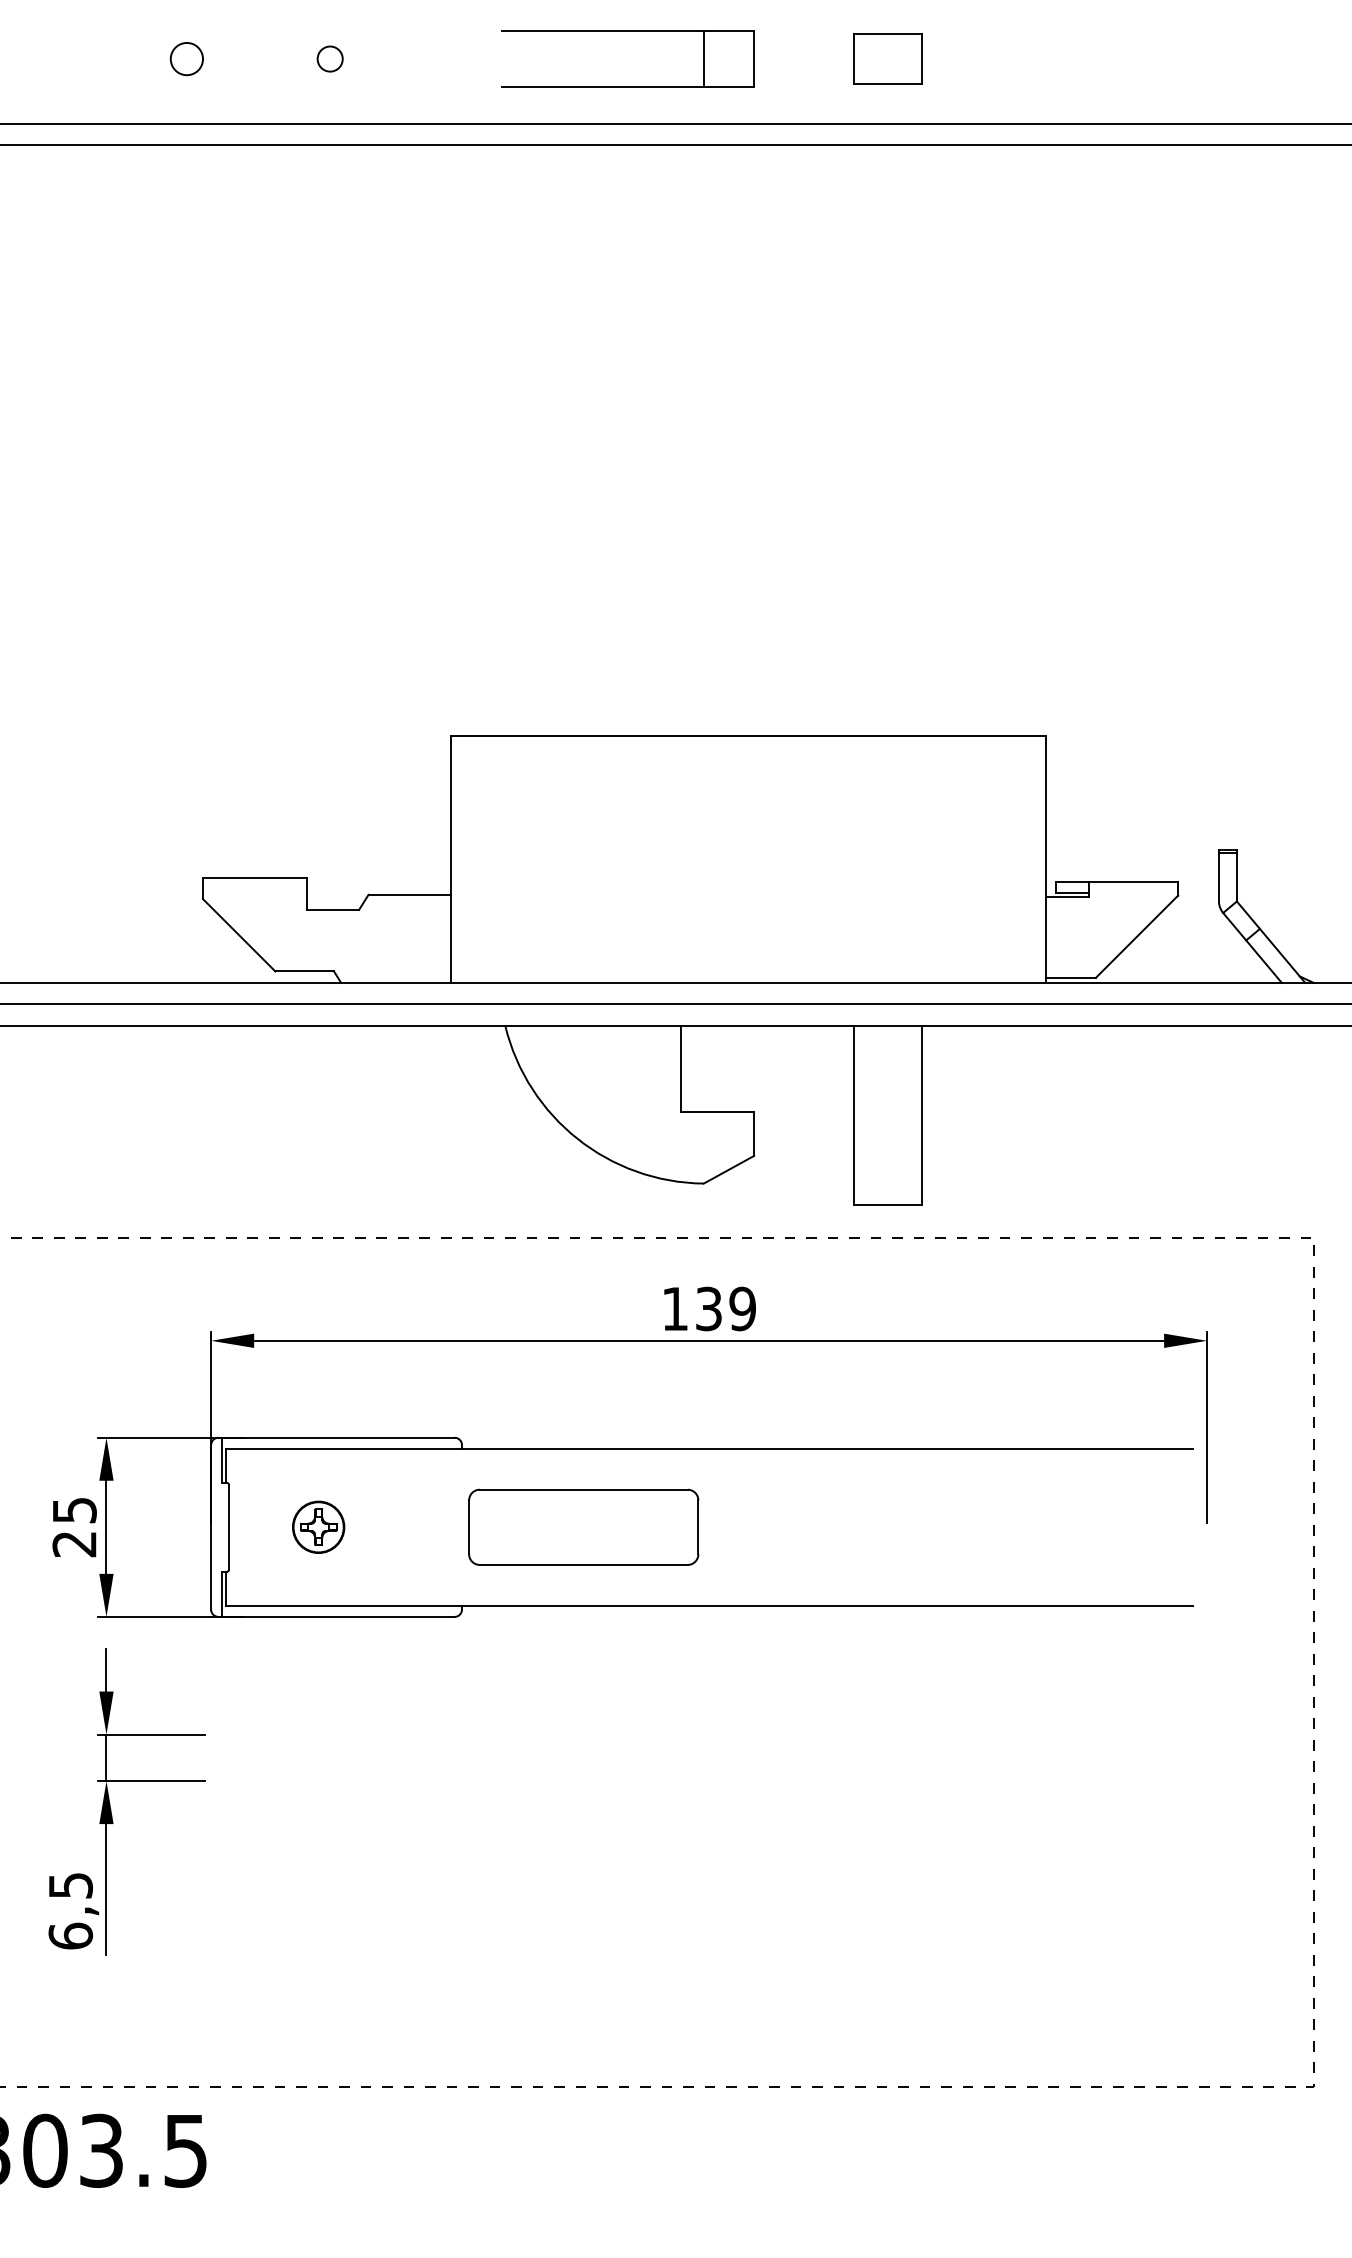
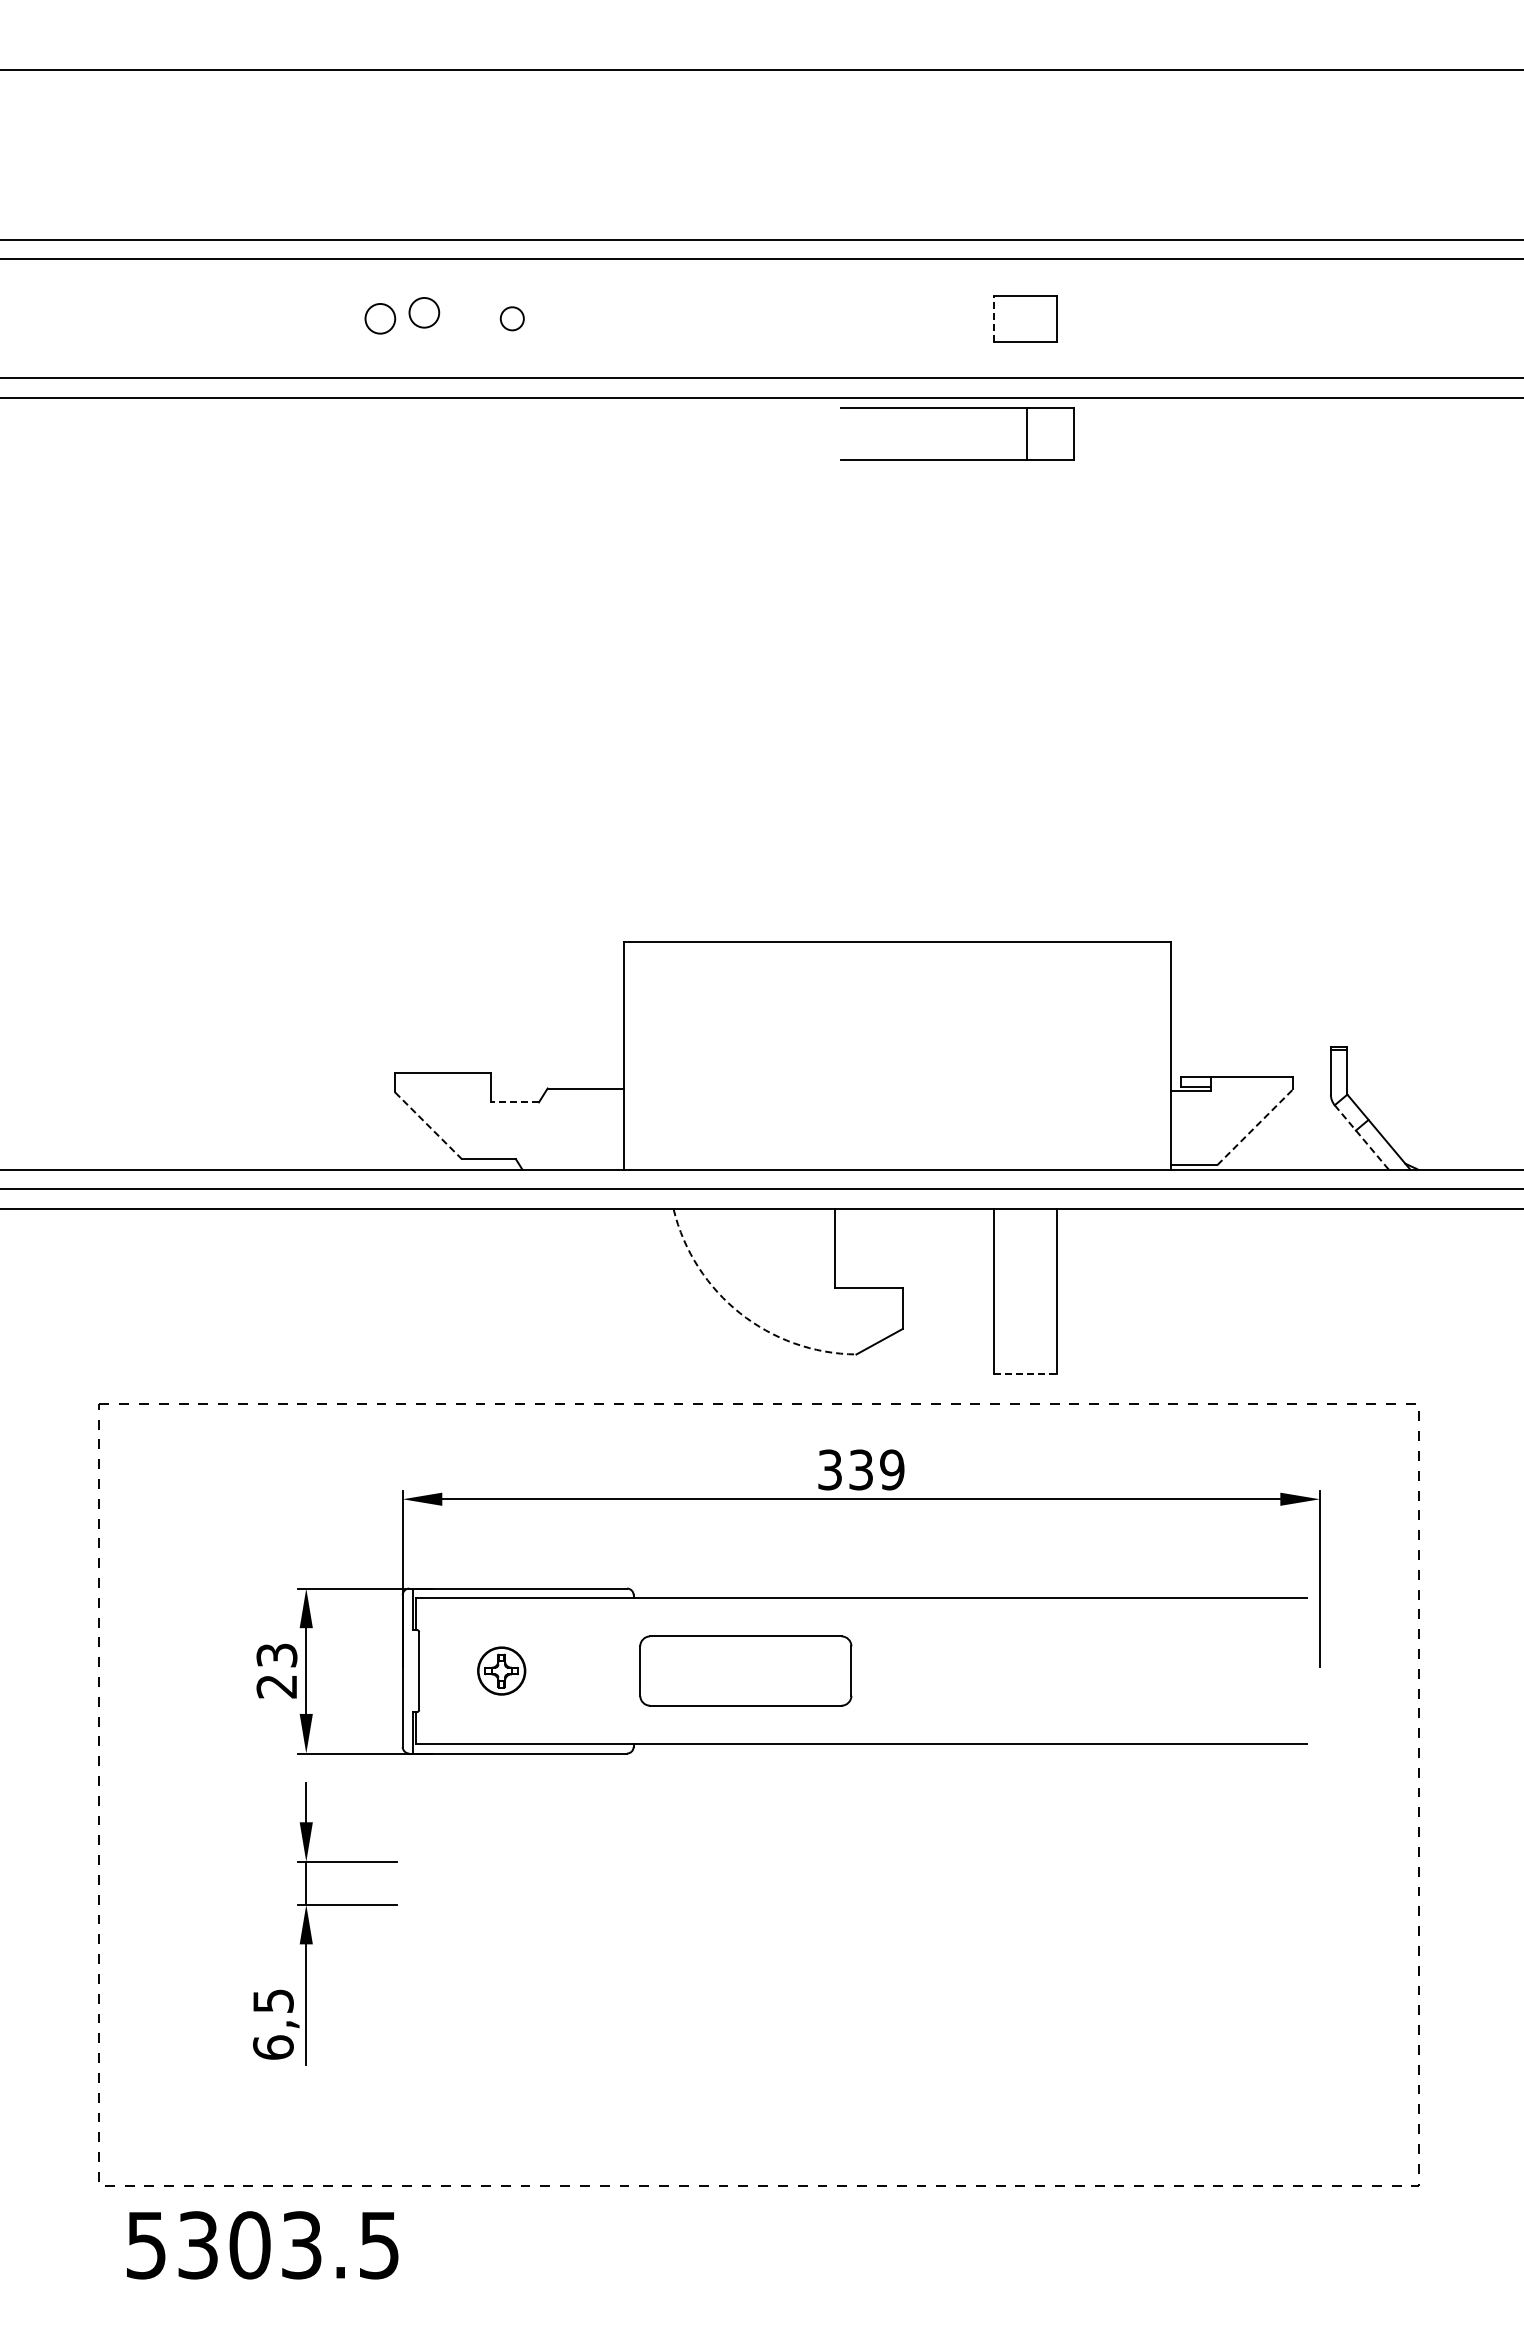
part: (627, 31) -> (957, 408), moved
circle: (234, 52) -> (424, 312), added
line: (853, 58) -> (994, 318), solid -> dashed
line: (332, 909) -> (514, 1102), solid -> dashed
line: (239, 936) -> (428, 1126), solid -> dashed
line: (1137, 937) -> (1255, 1127), solid -> dashed
line: (1253, 947) -> (1362, 1137), solid -> dashed
arc: (577, 1139) -> (740, 1313), solid -> dashed
line: (888, 1205) -> (1026, 1374), solid -> dashed
text: (674, 1308) -> (829, 1469), 139 -> 339
text: (74, 1509) -> (276, 1654), 25 -> 23

